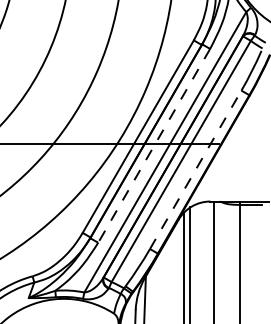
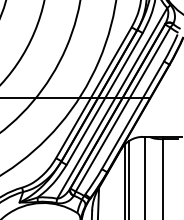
line: (153, 146) -> (104, 99), dashed -> solid
line: (196, 168) -> (133, 114), dashed -> solid

